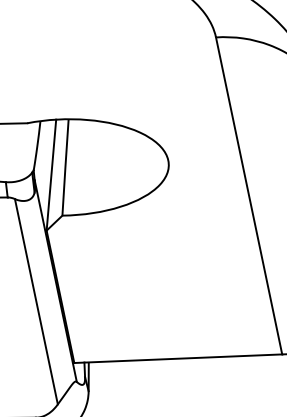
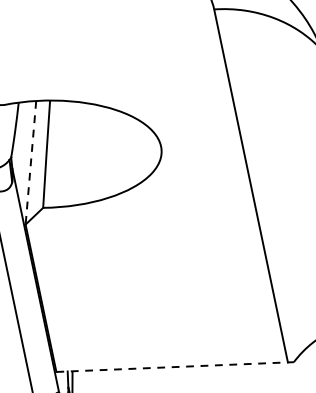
line: (51, 175) -> (31, 163), solid -> dashed
line: (178, 358) -> (172, 366), solid -> dashed

